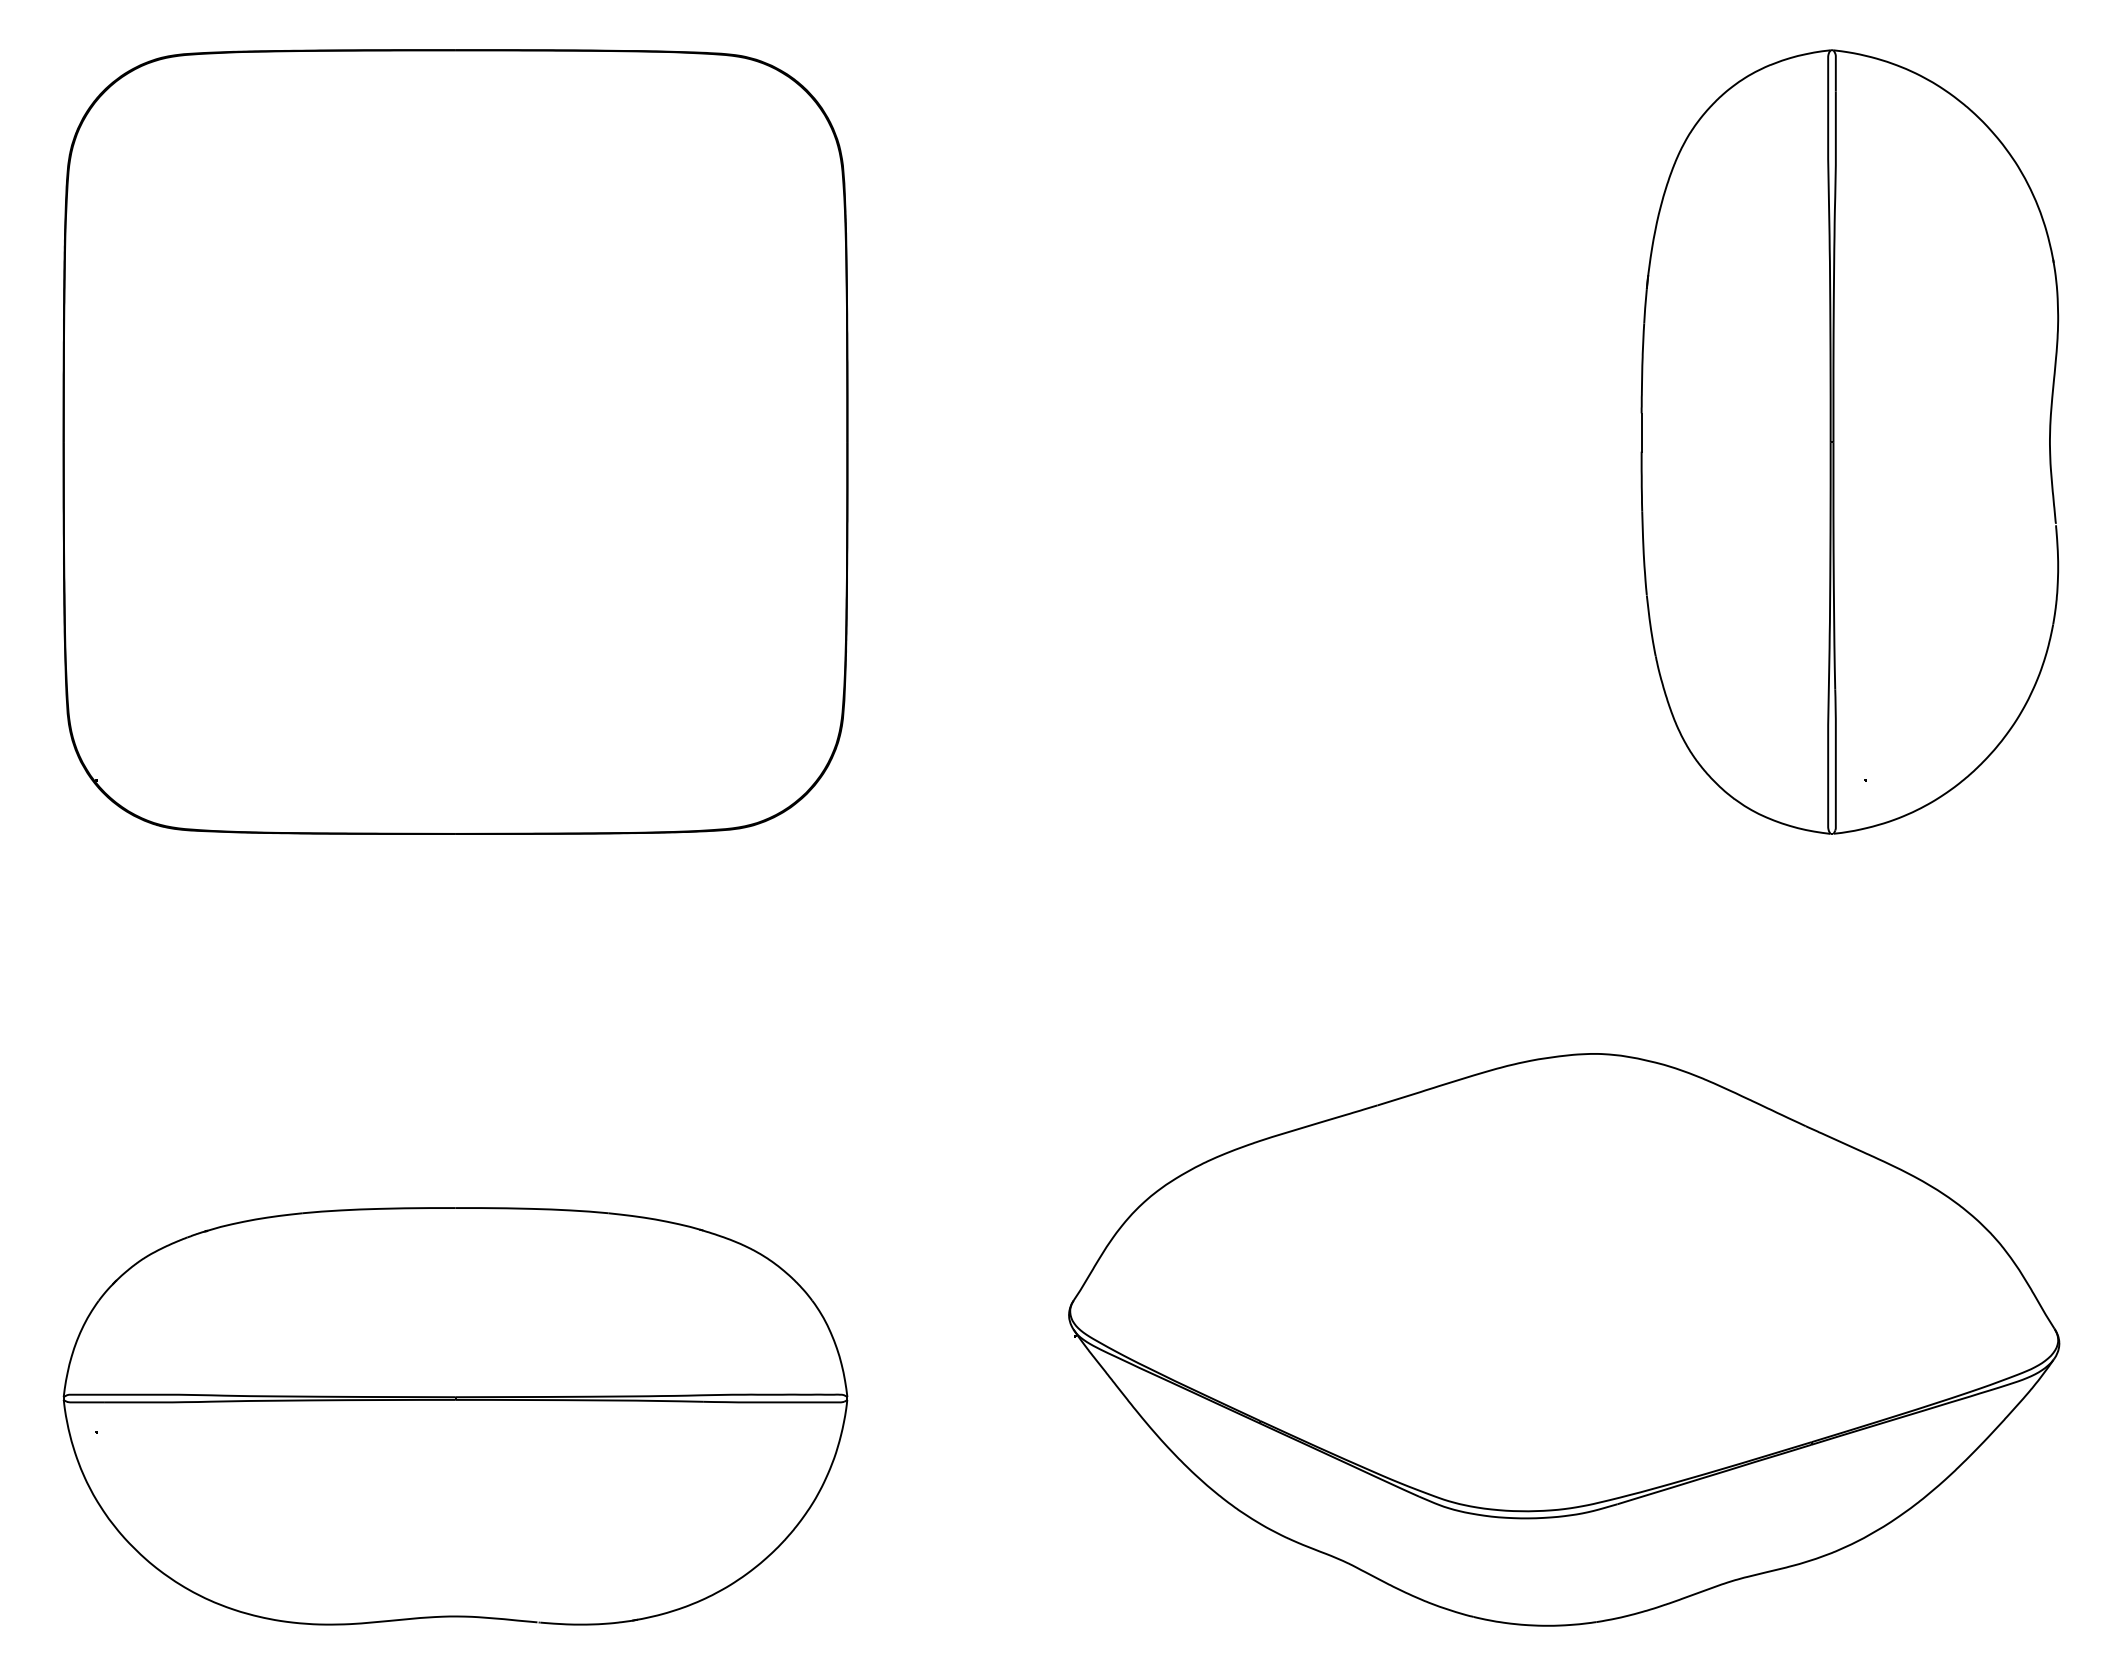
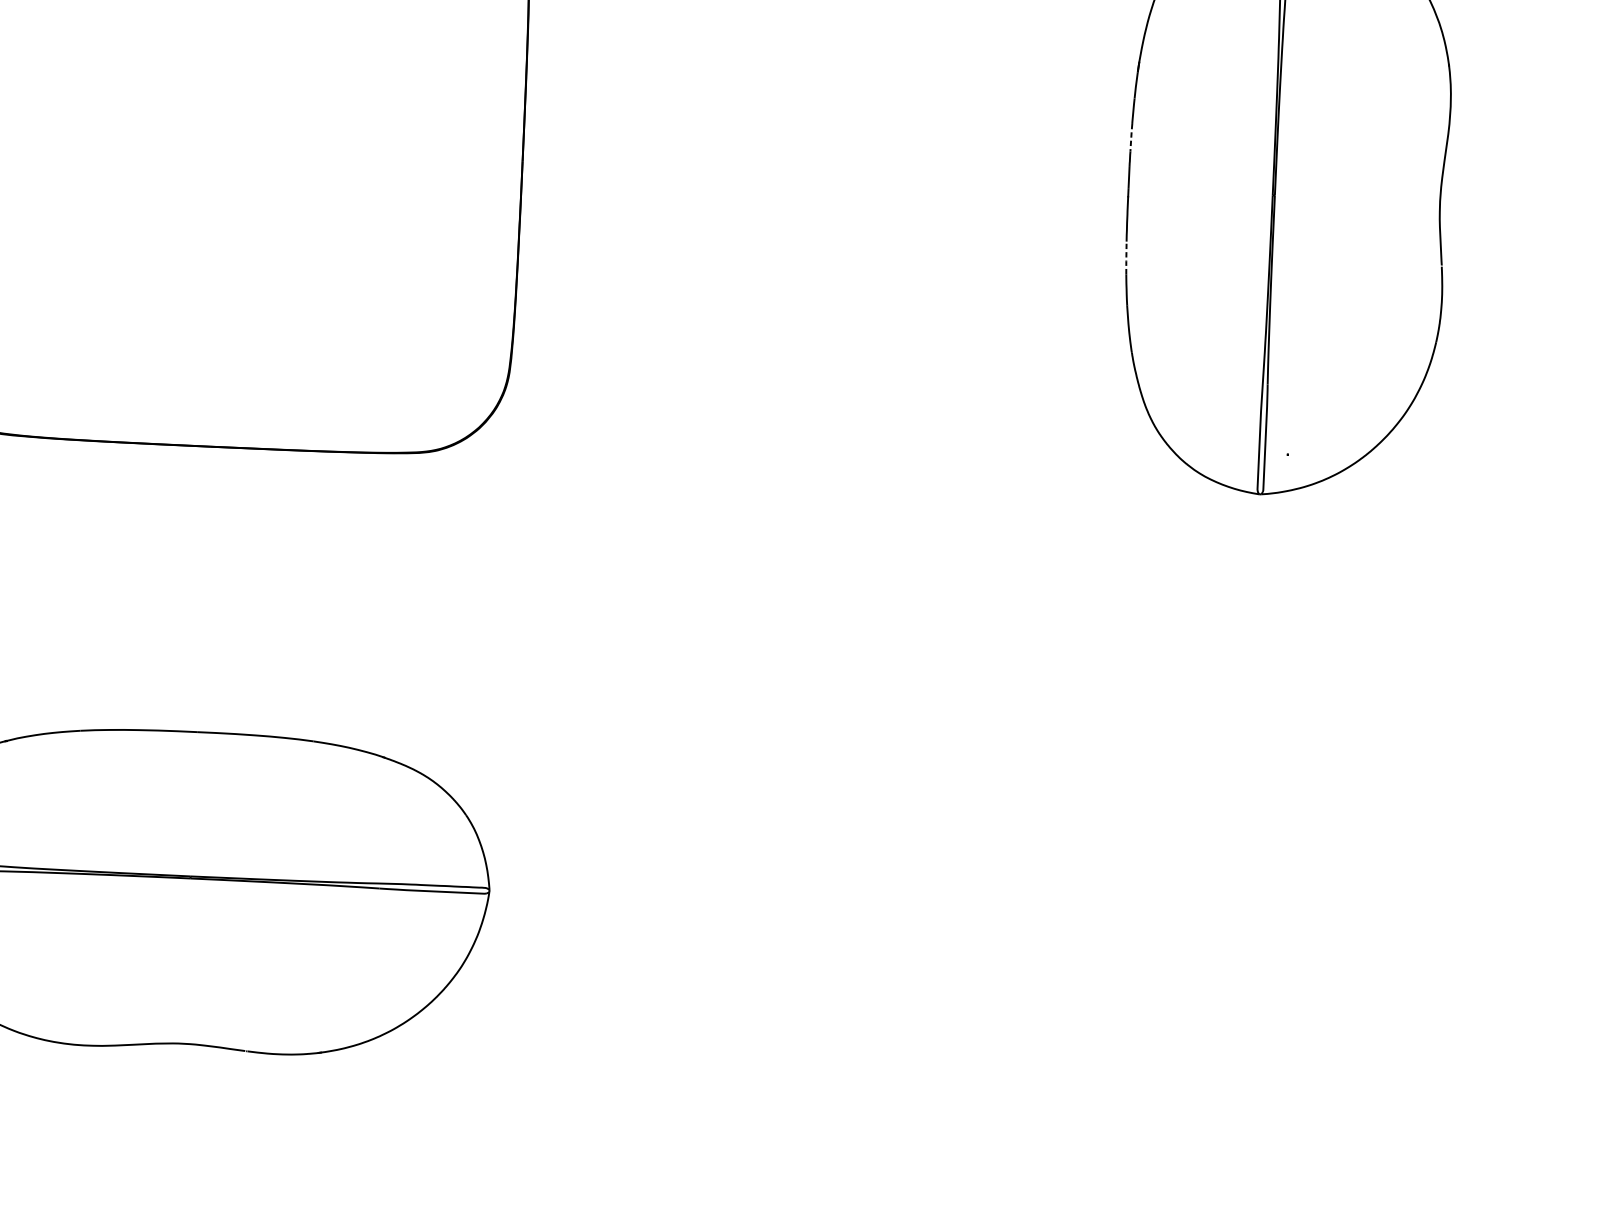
line: (1642, 374) -> (1131, 137), solid -> dashed
line: (1642, 532) -> (1126, 257), solid -> dashed
part: (1564, 1339) -> (1038, 870), removed

